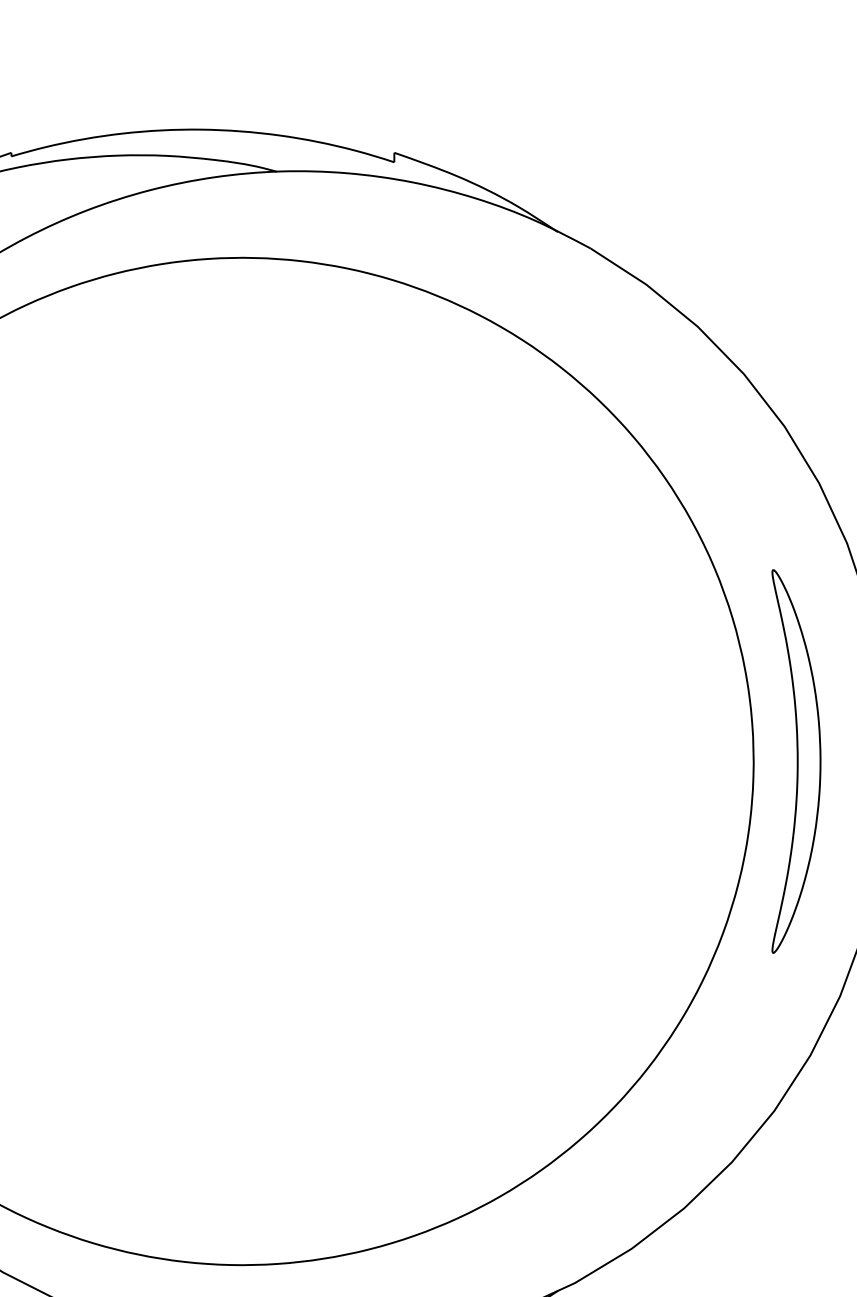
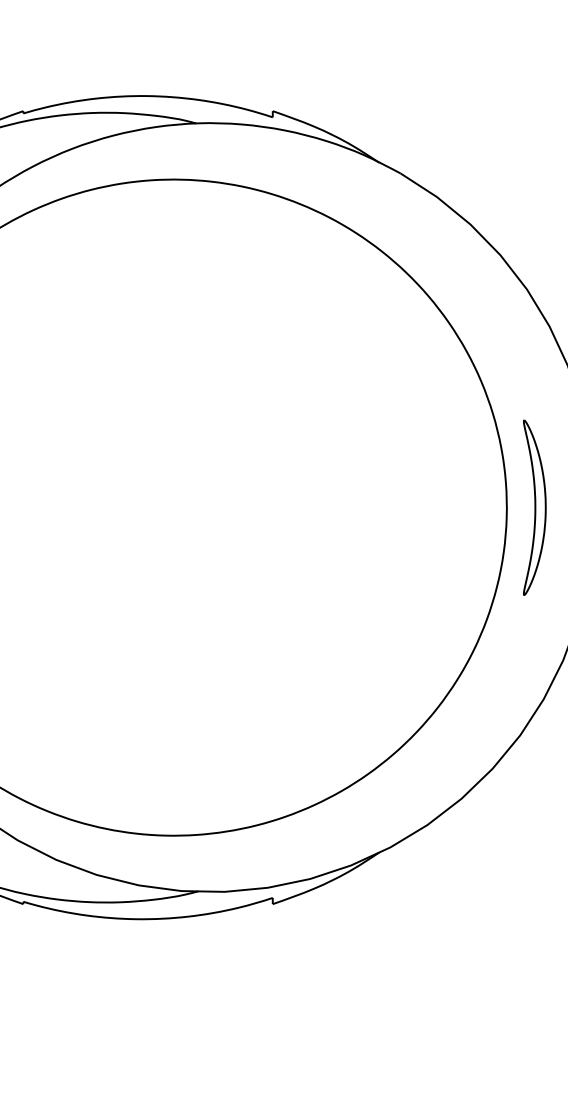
part: (796, 761) -> (534, 507), size x0.7

